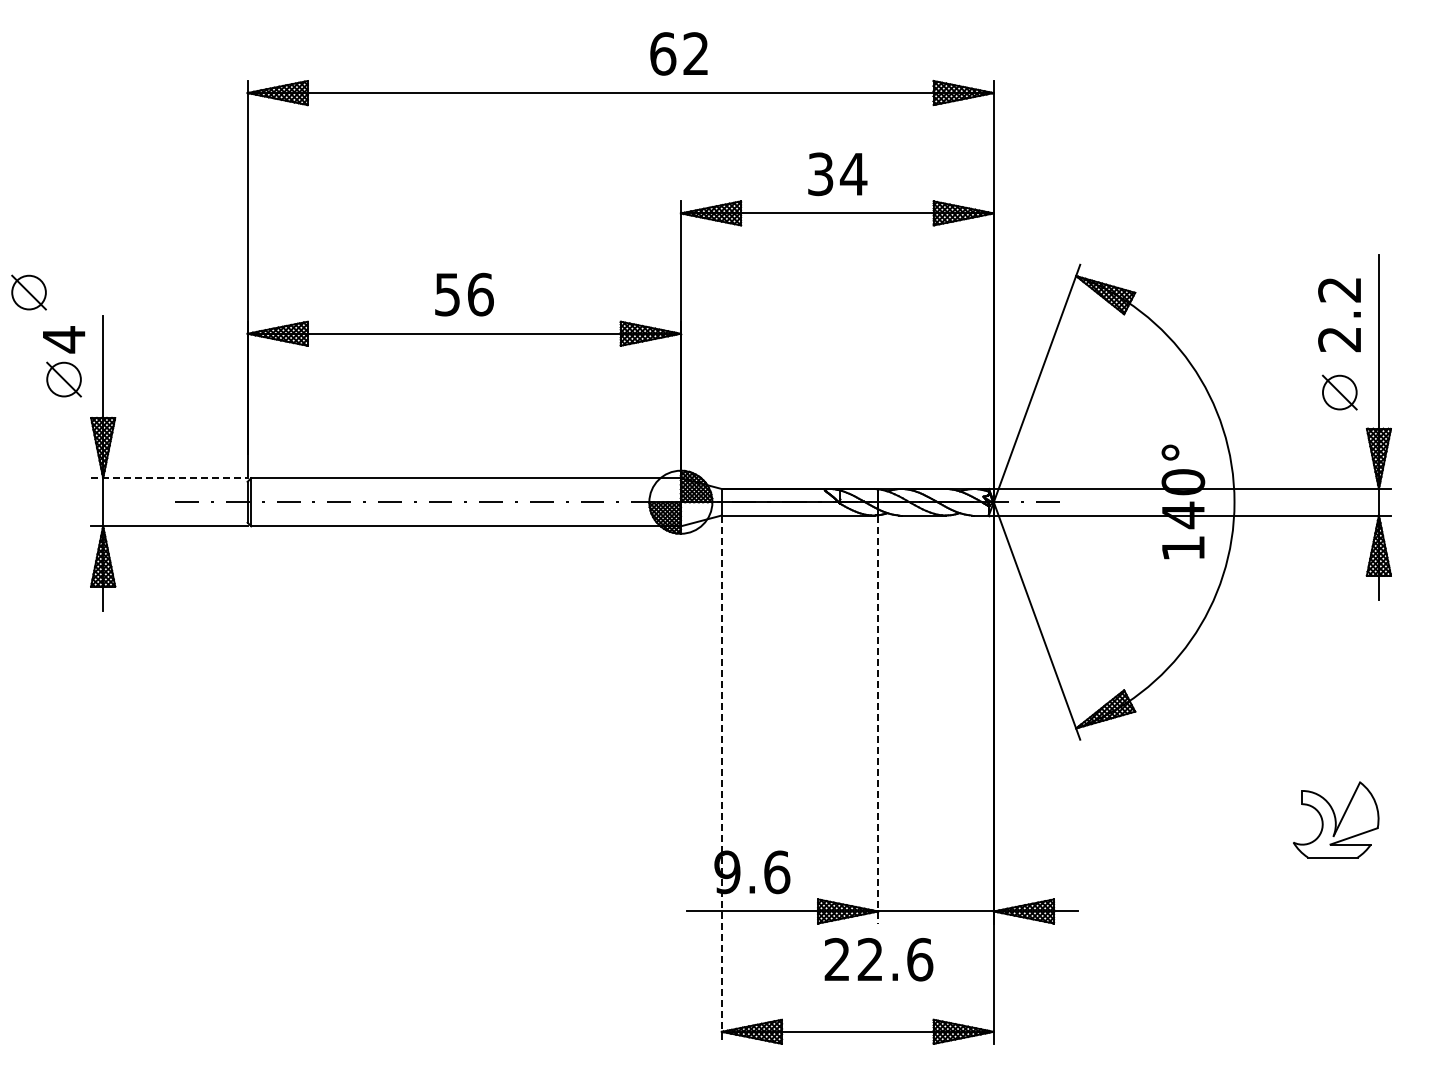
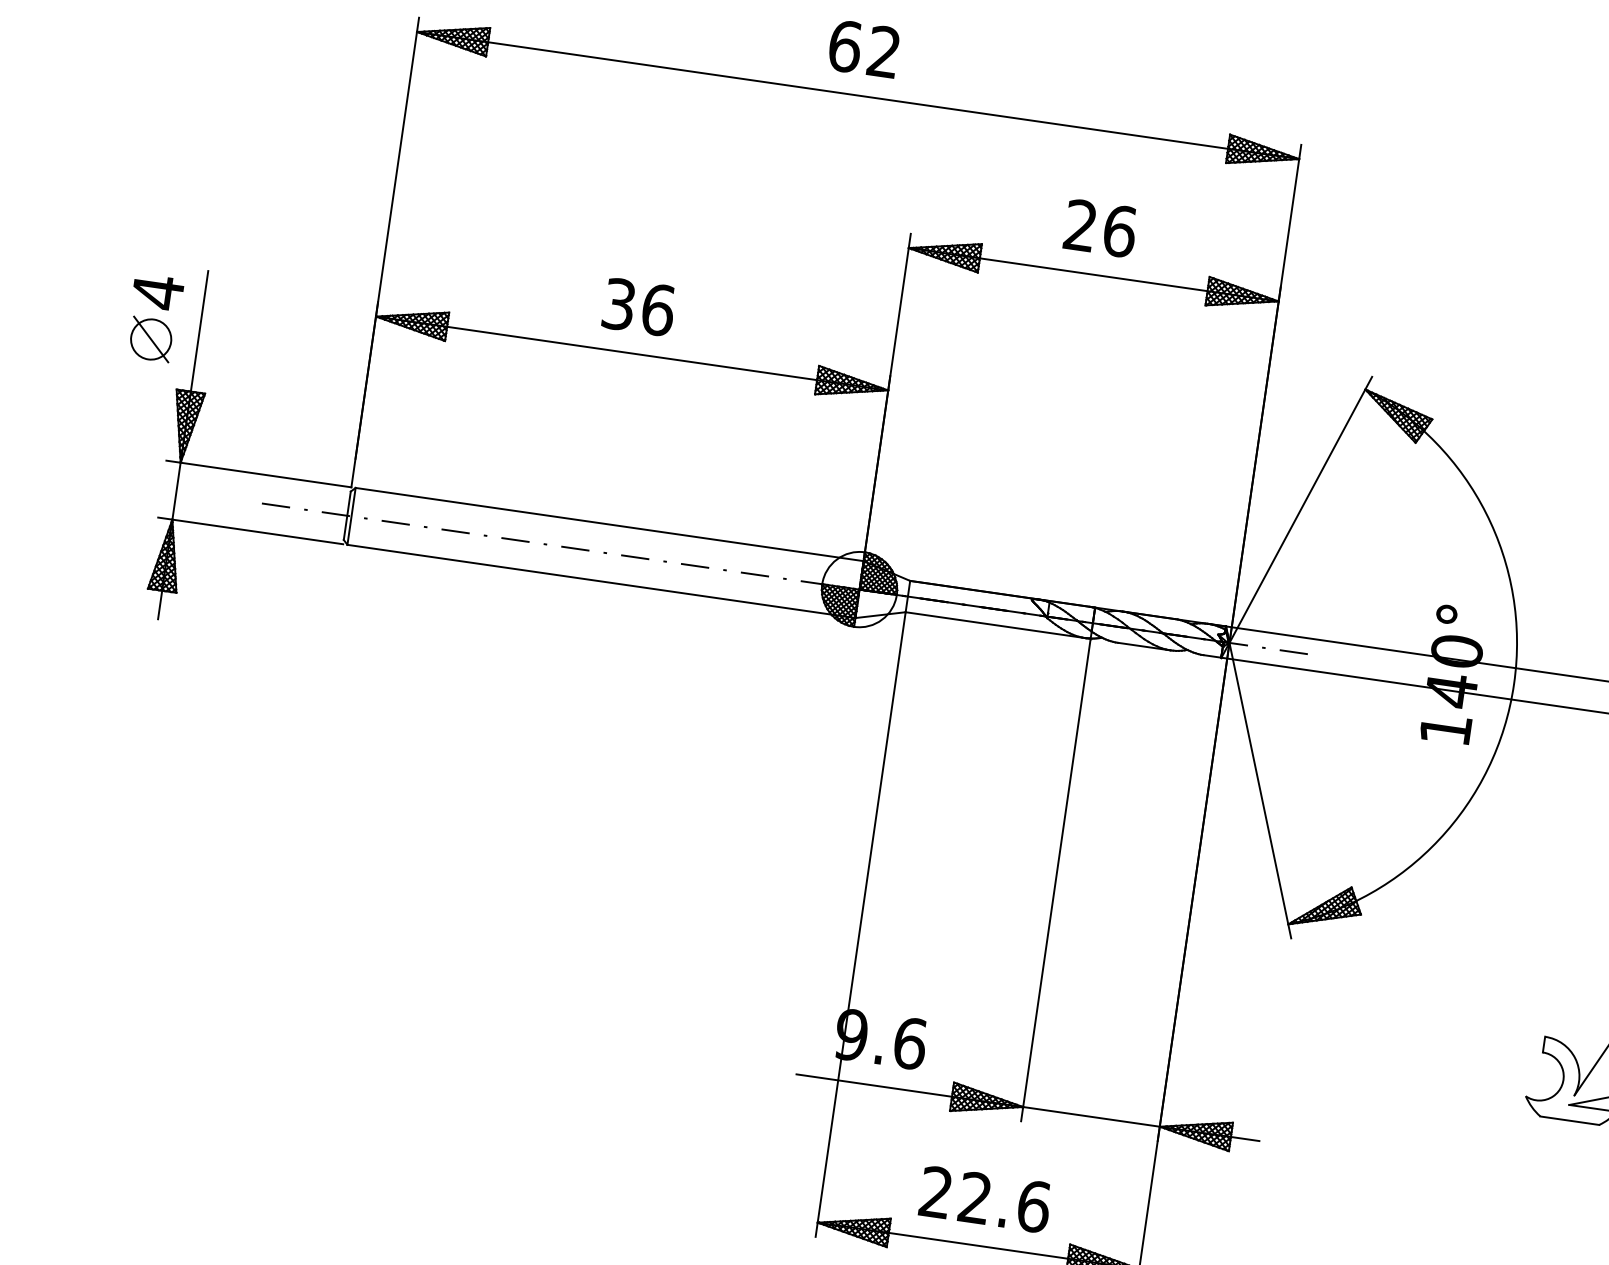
text: (678, 53) -> (863, 48), moved
text: (837, 174) -> (1100, 228), 34 -> 26
part: (28, 292) -> (123, 230), removed
text: (447, 293) -> (619, 303), 56 -> 36
line: (169, 478) -> (258, 474), dashed -> solid
line: (878, 719) -> (1056, 880), dashed -> solid
line: (721, 780) -> (860, 925), dashed -> solid
text: (878, 959) -> (984, 1199), moved

